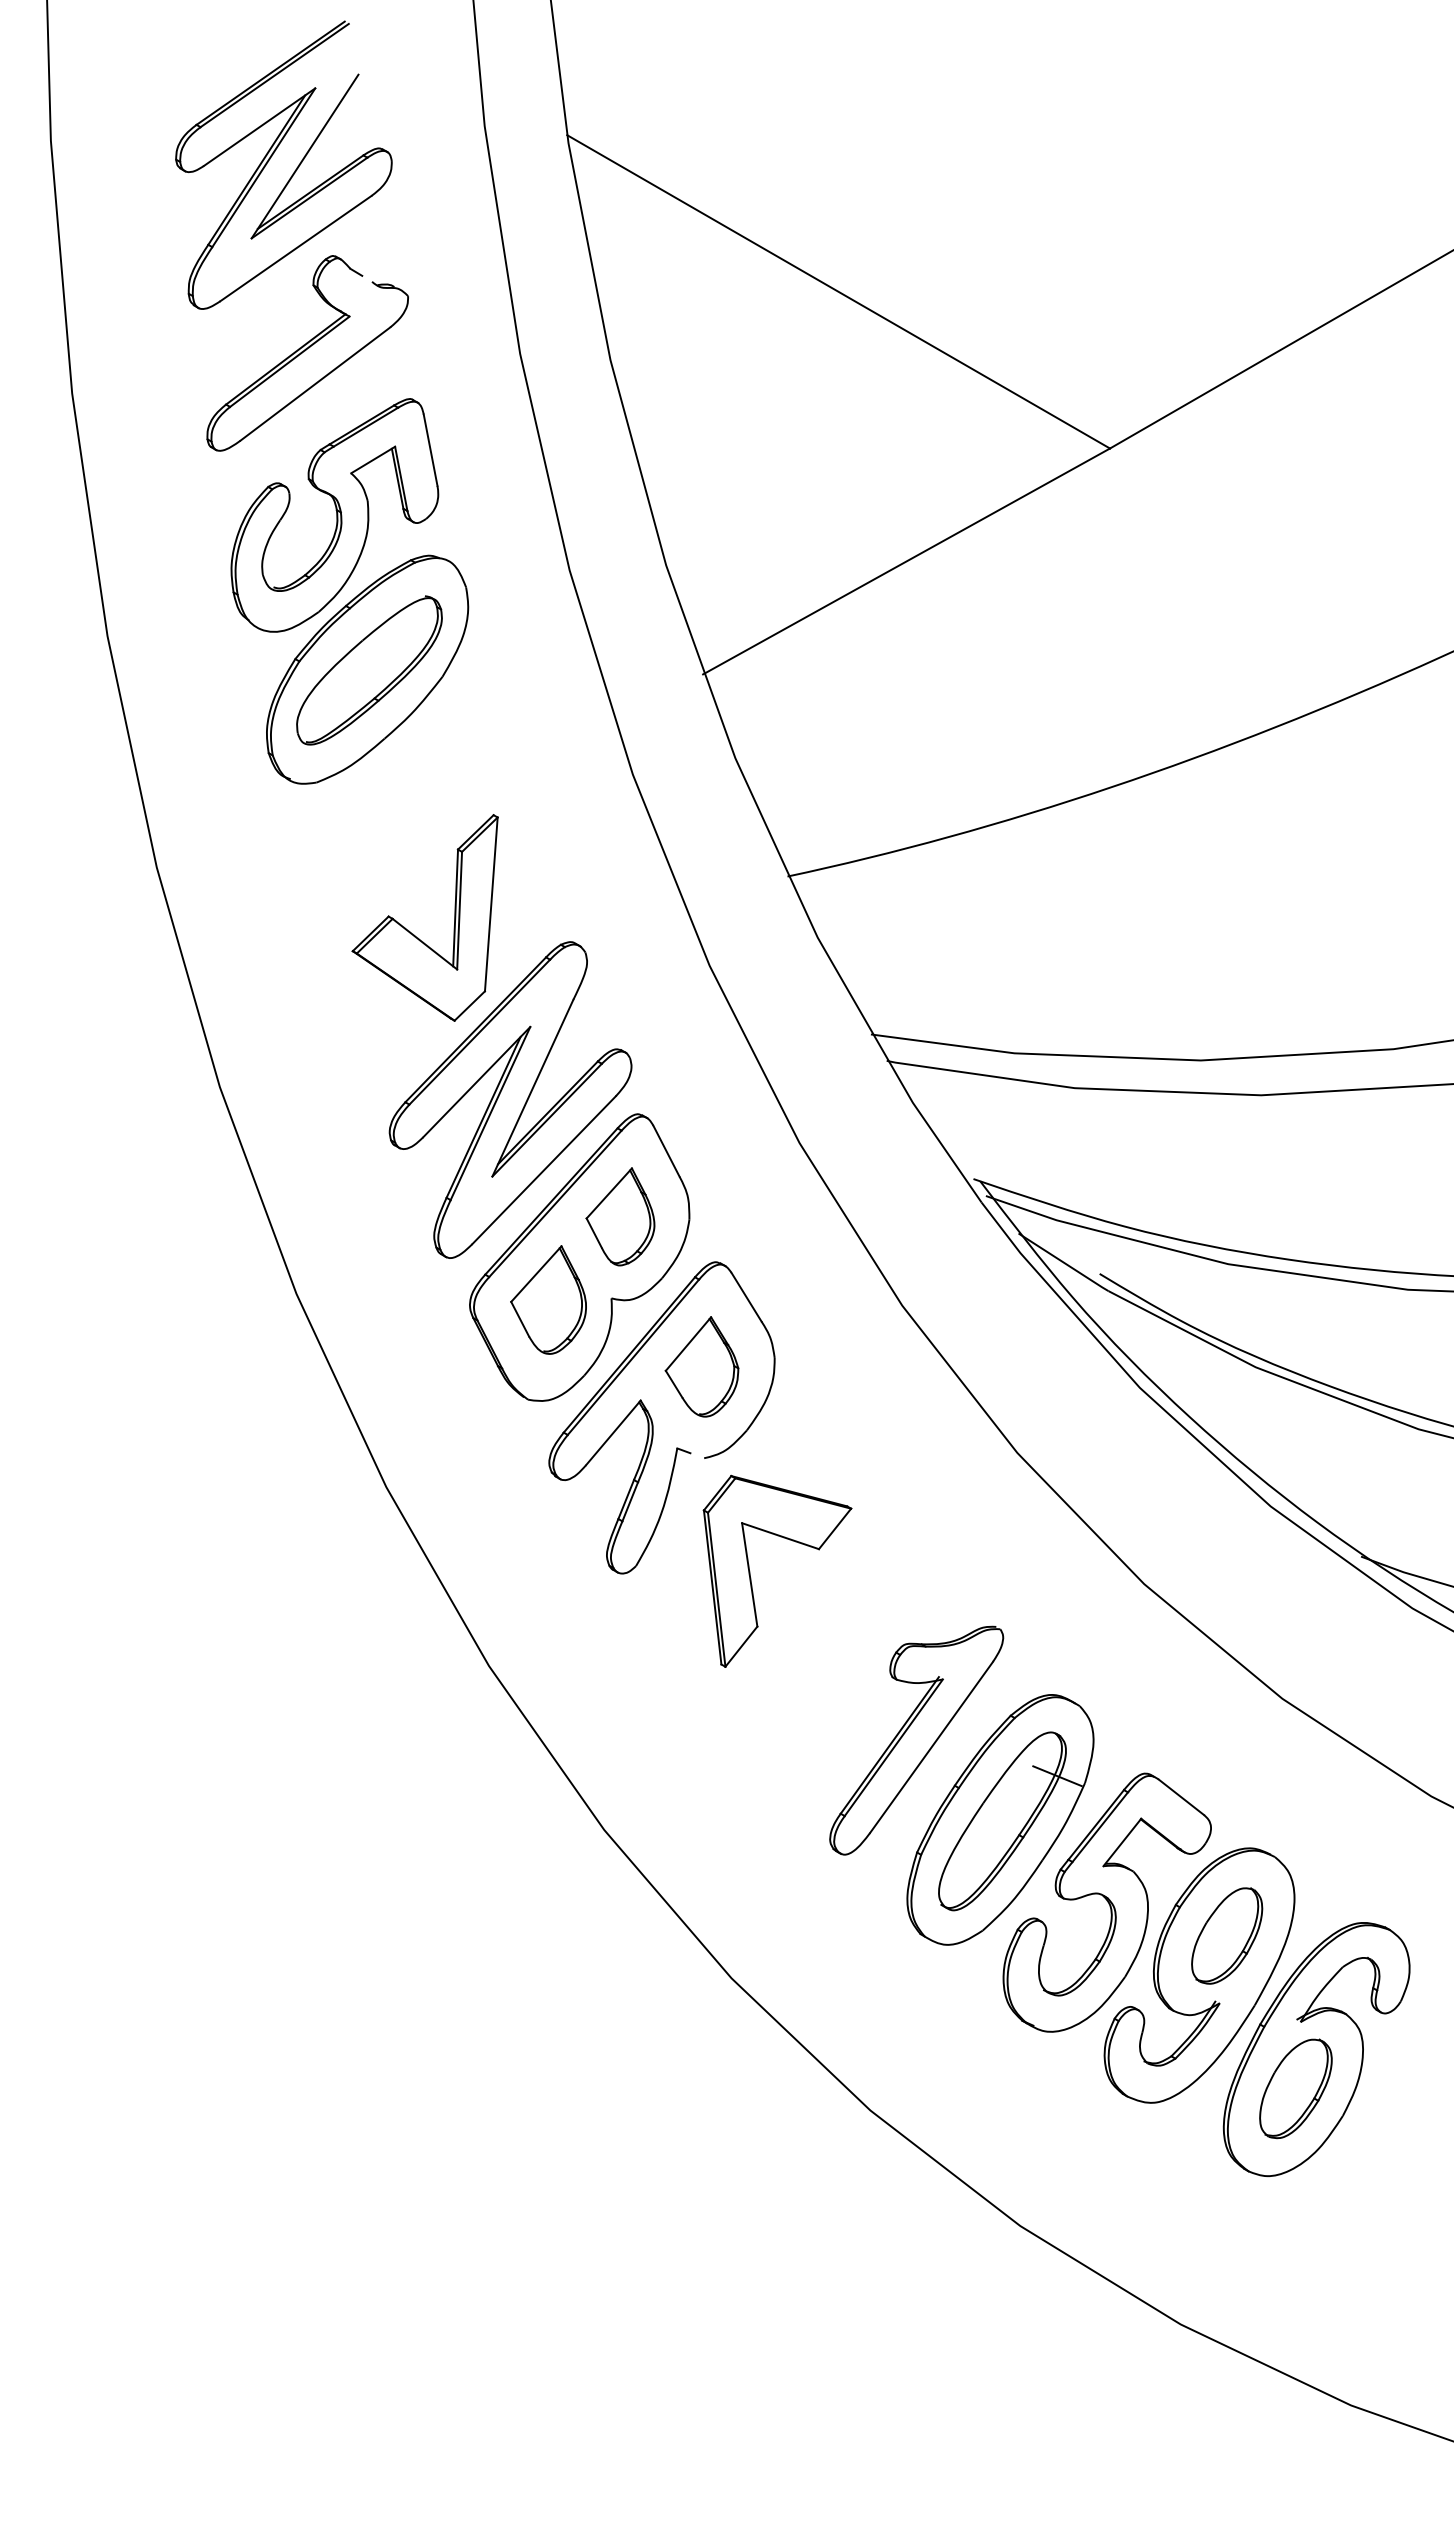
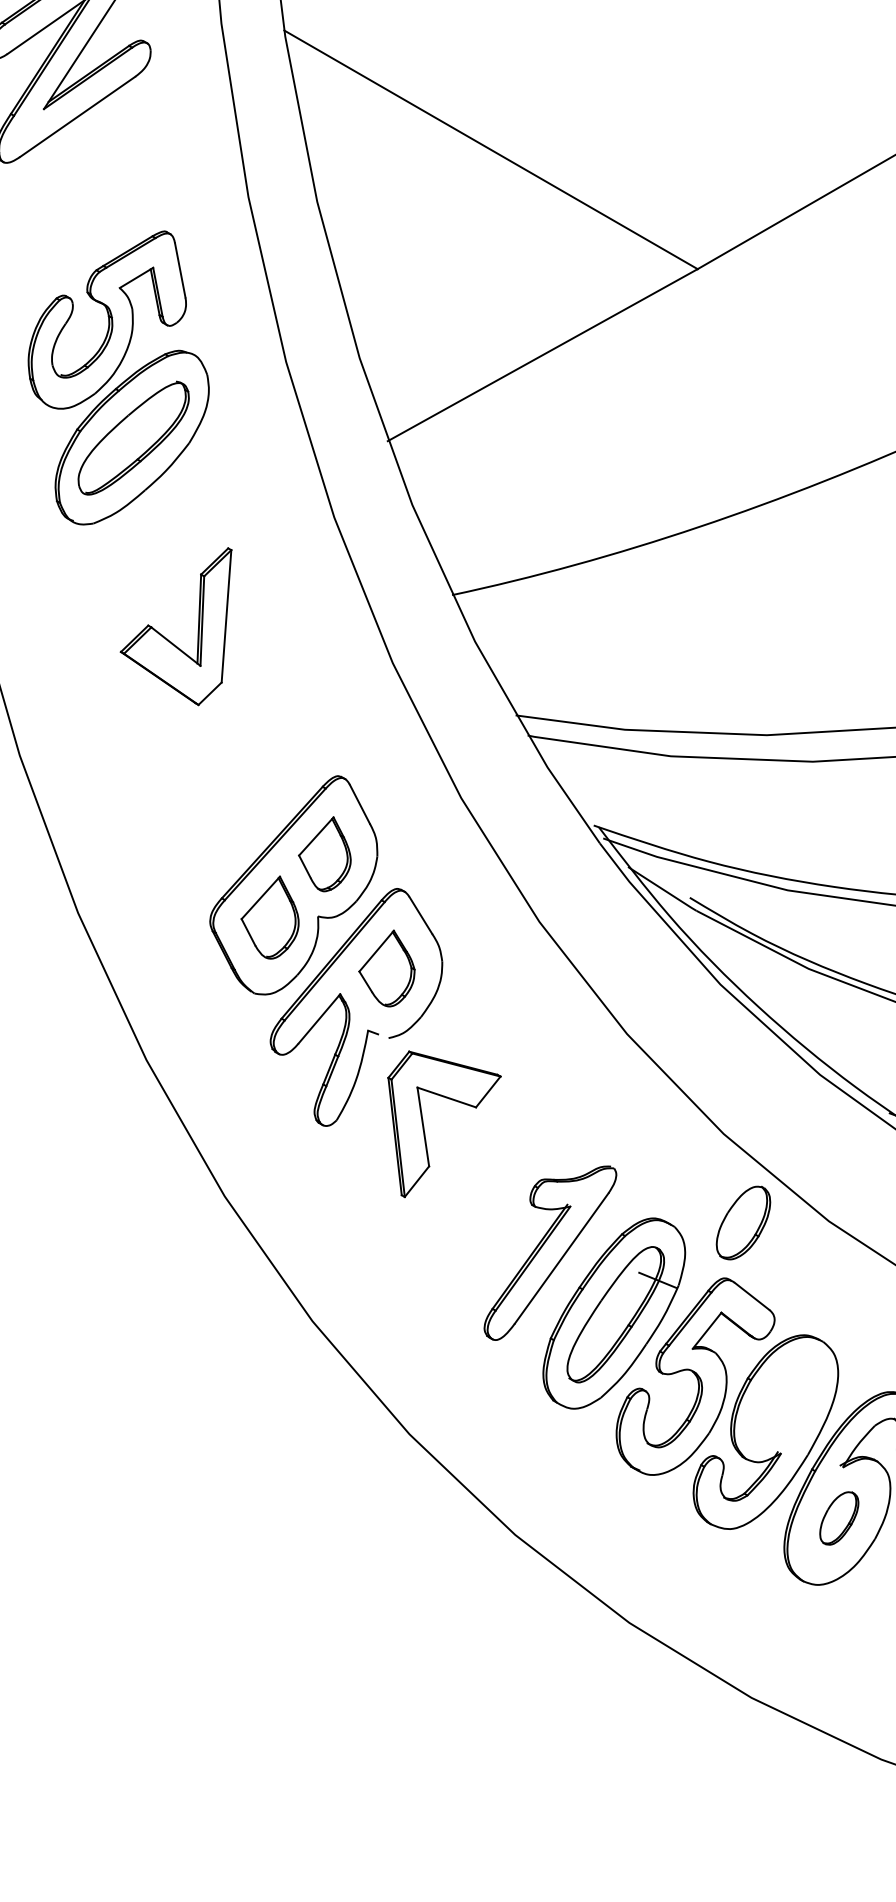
part: (307, 353) -> (86, 196), removed
part: (510, 1099) -> (241, 764), removed
part: (1227, 1935) -> (743, 1222), moved
part: (1295, 2088) -> (838, 1518), size x0.7

